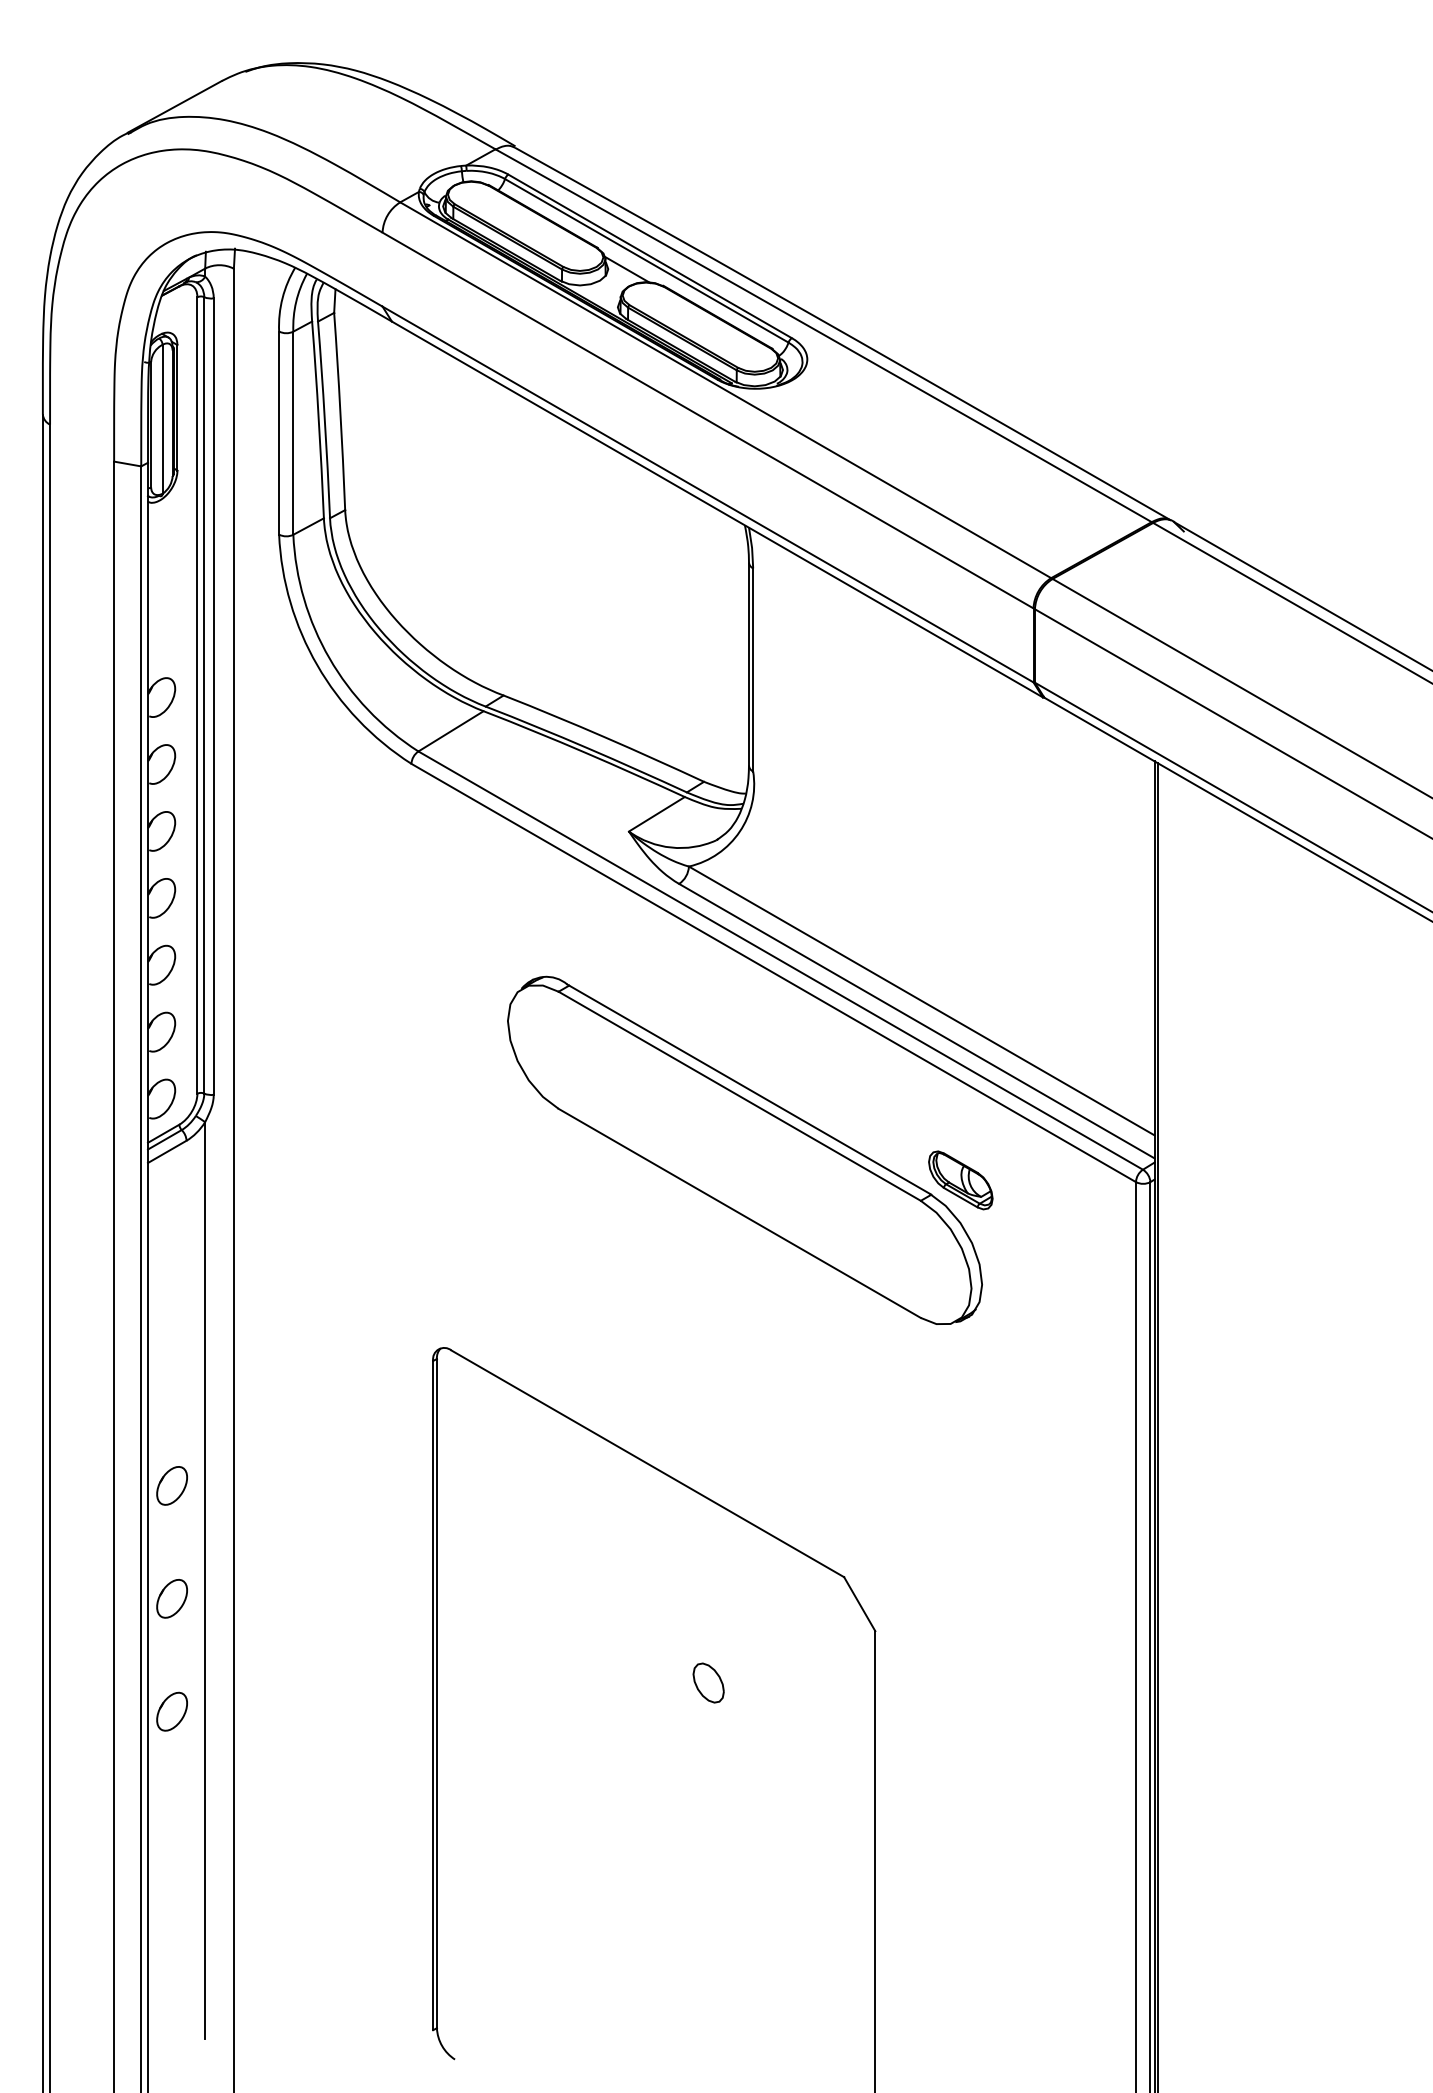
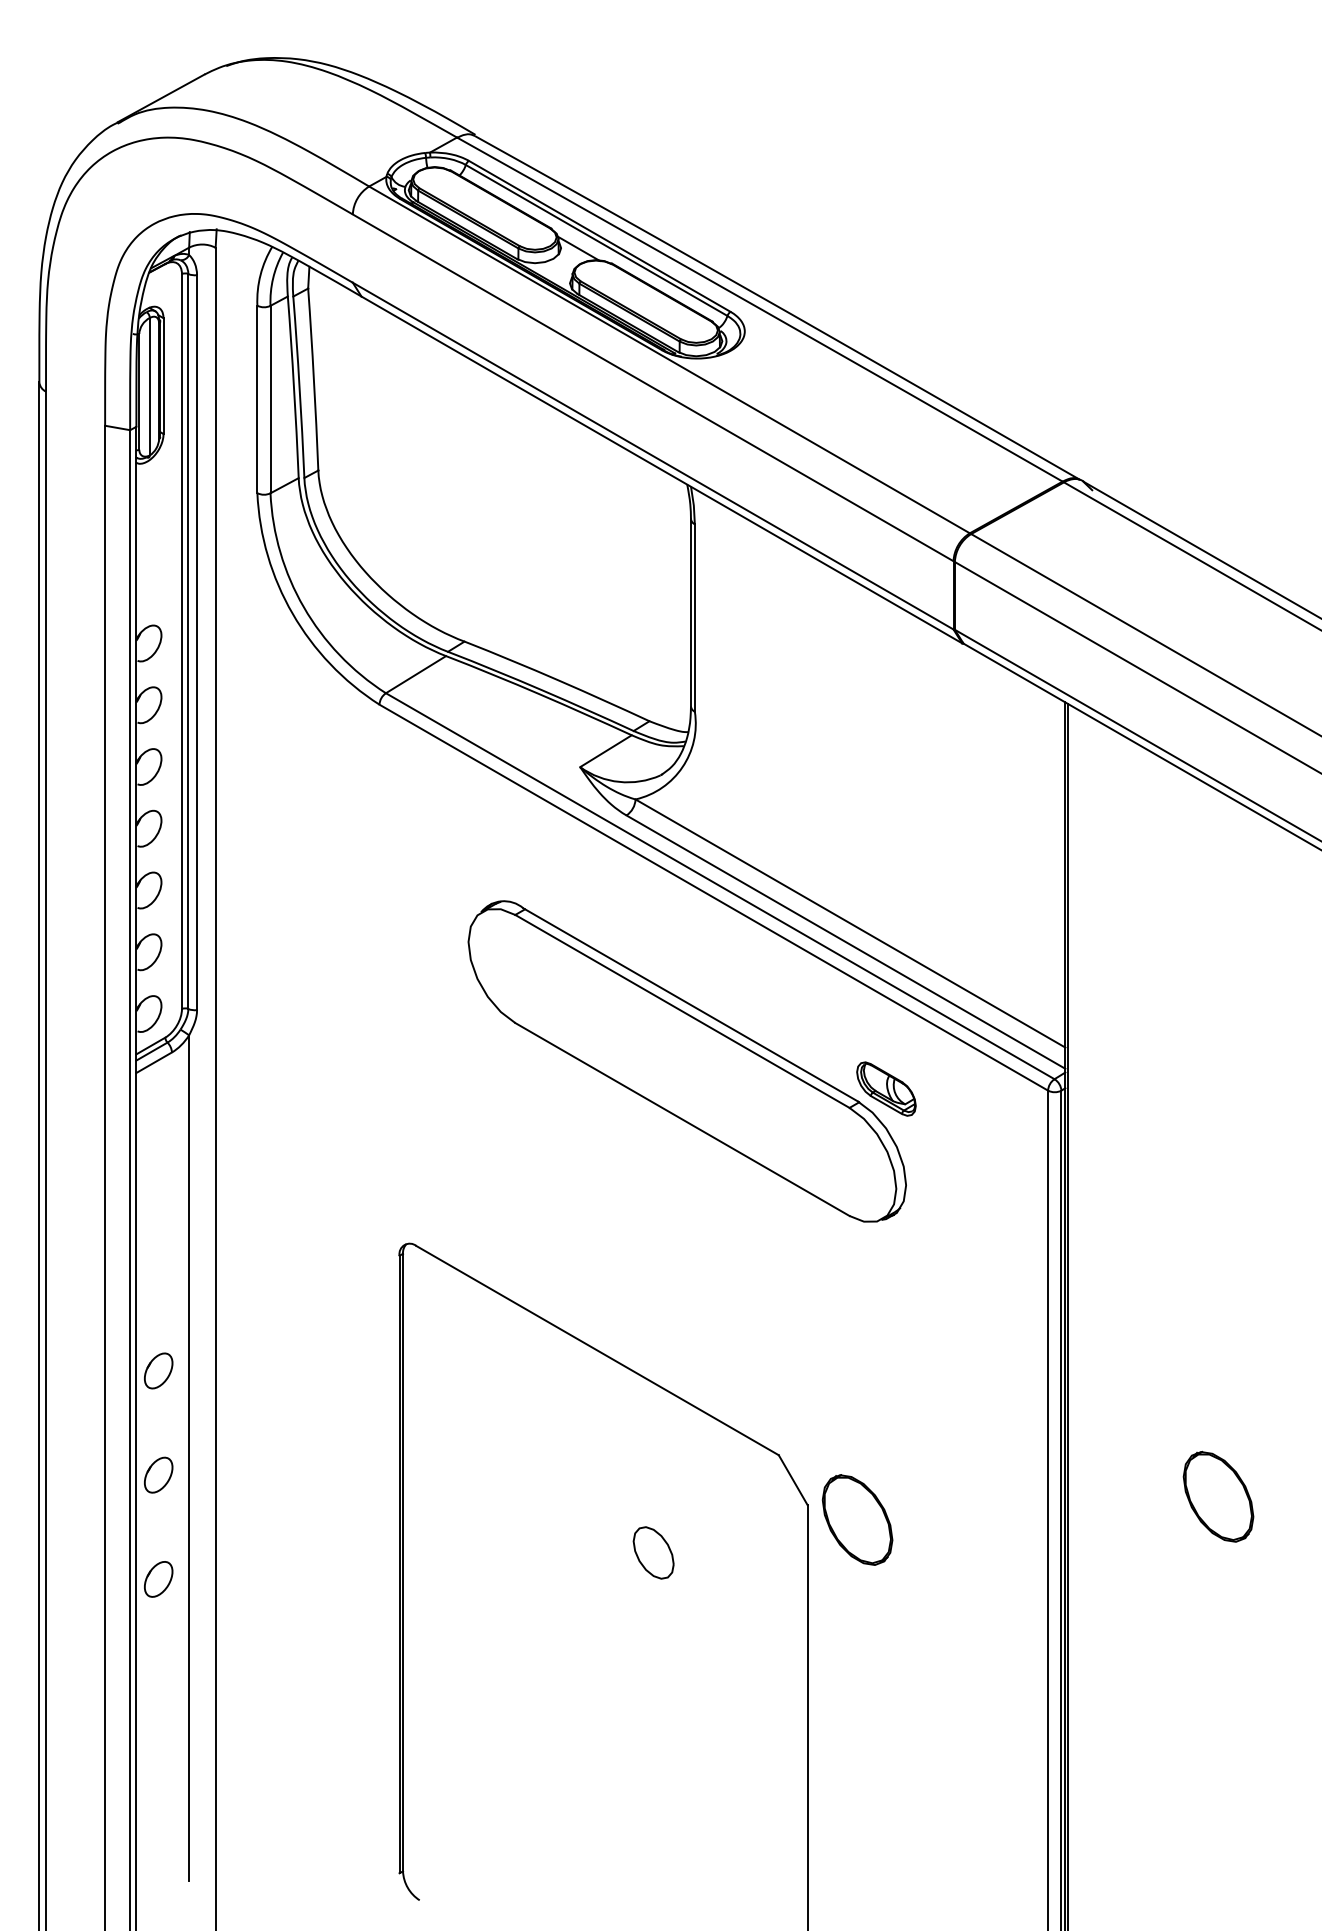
part: (1320, 1621) -> (1218, 1496), added
part: (929, 1647) -> (857, 1520), added
part: (708, 1682) -> (653, 1552), size x1.43

